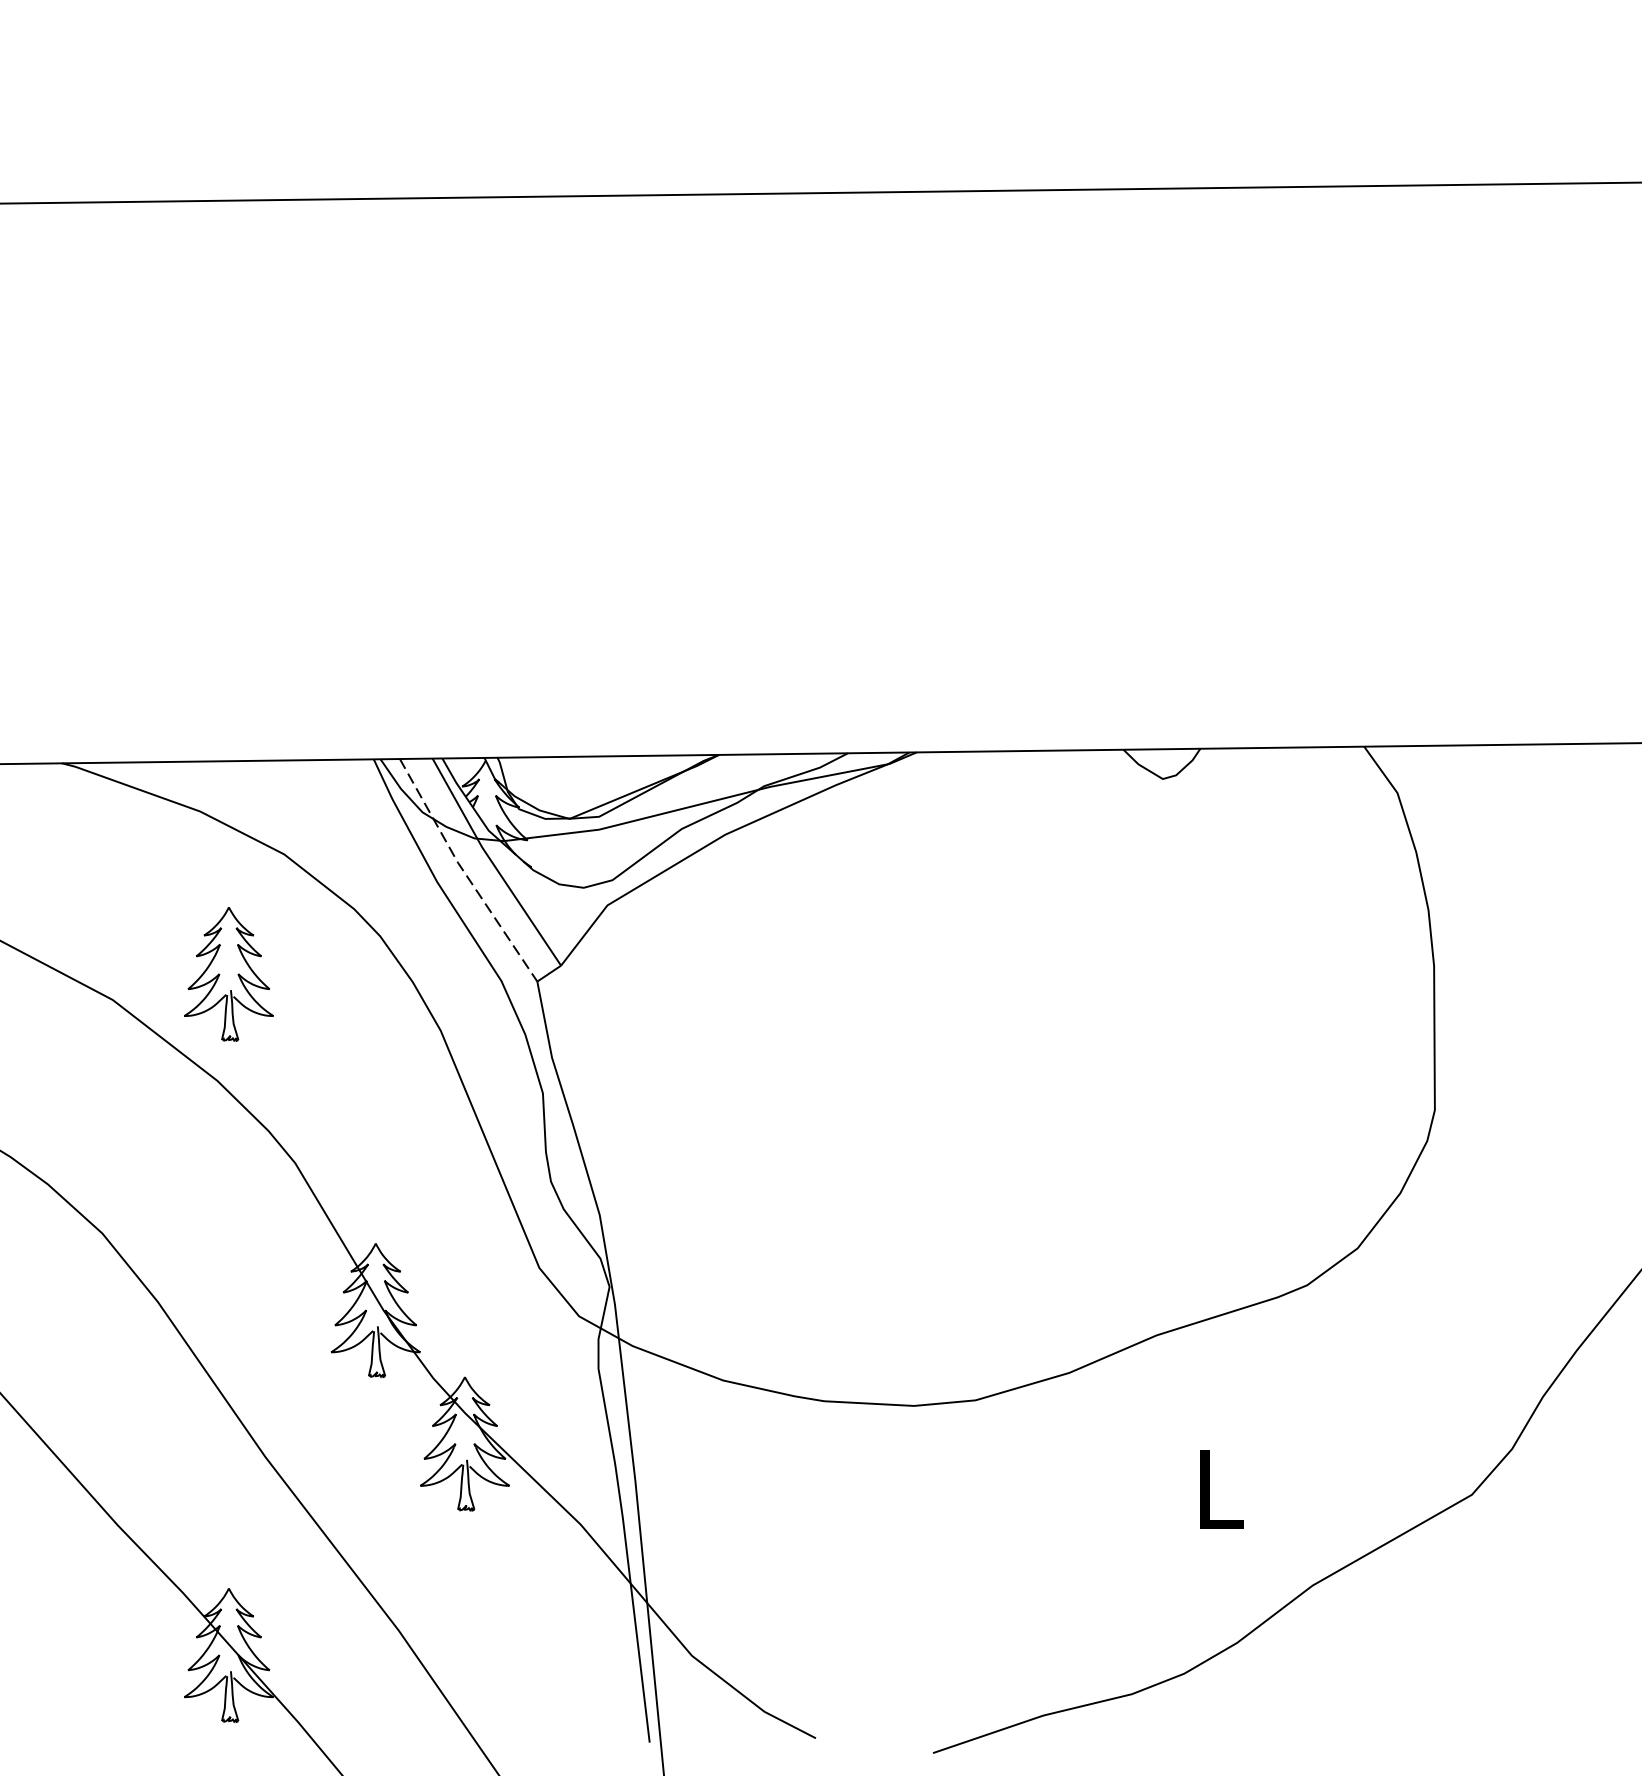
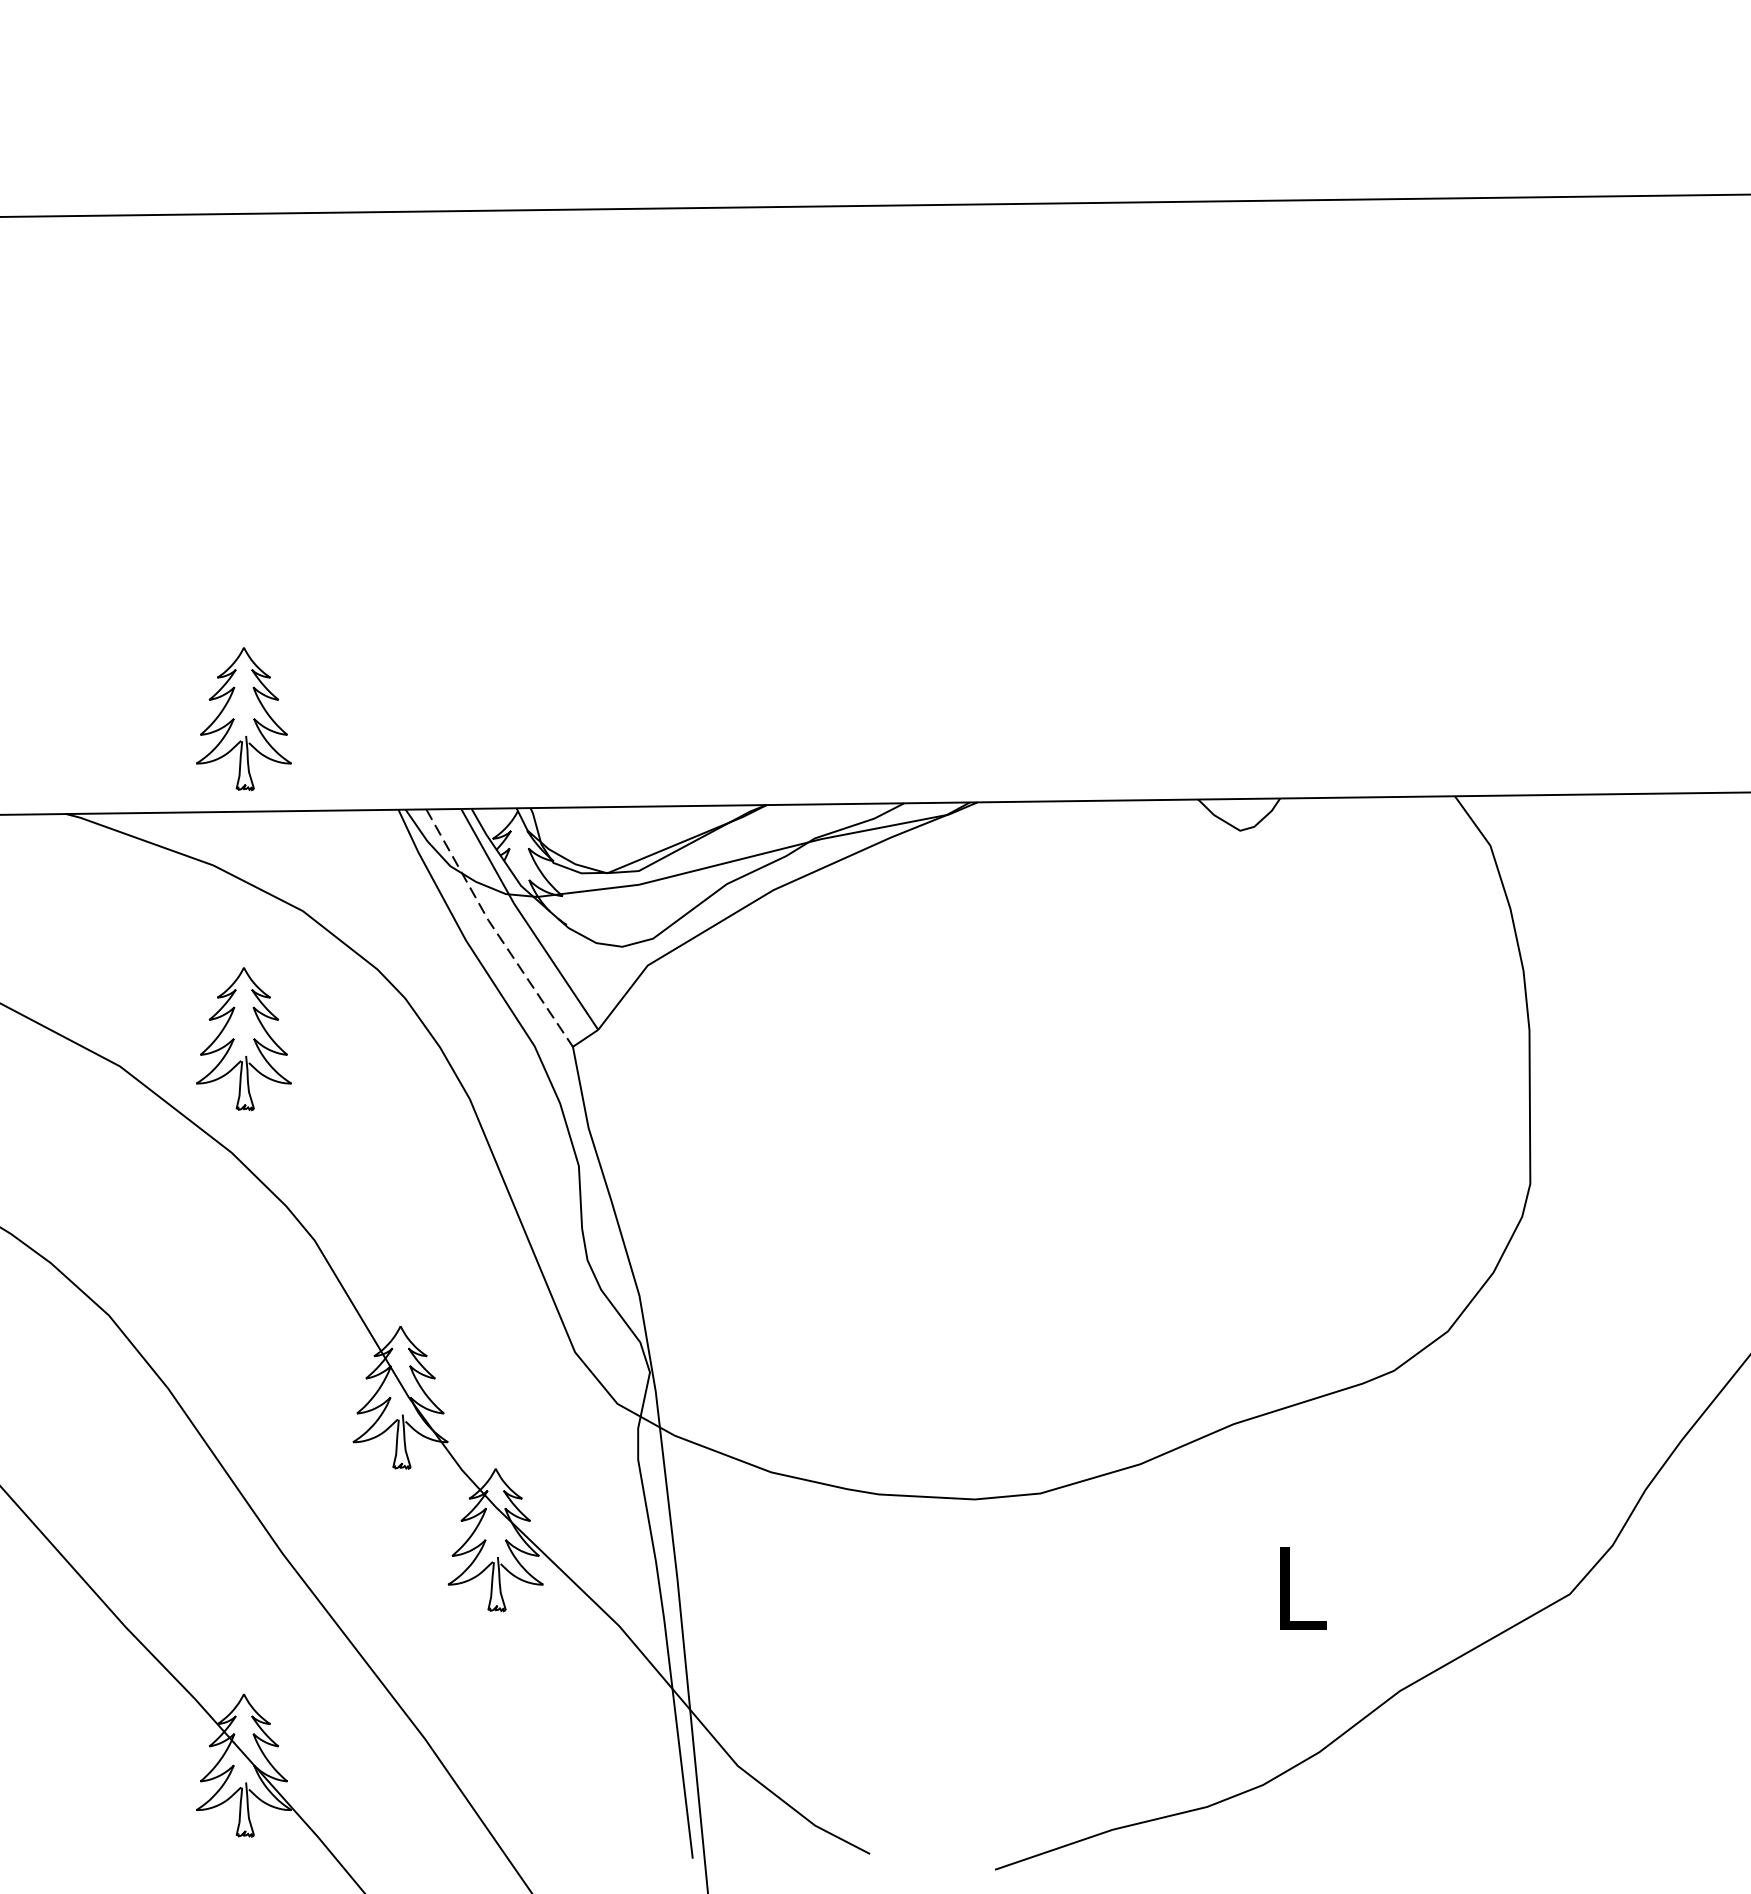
part: (228, 674) -> (243, 719), added

